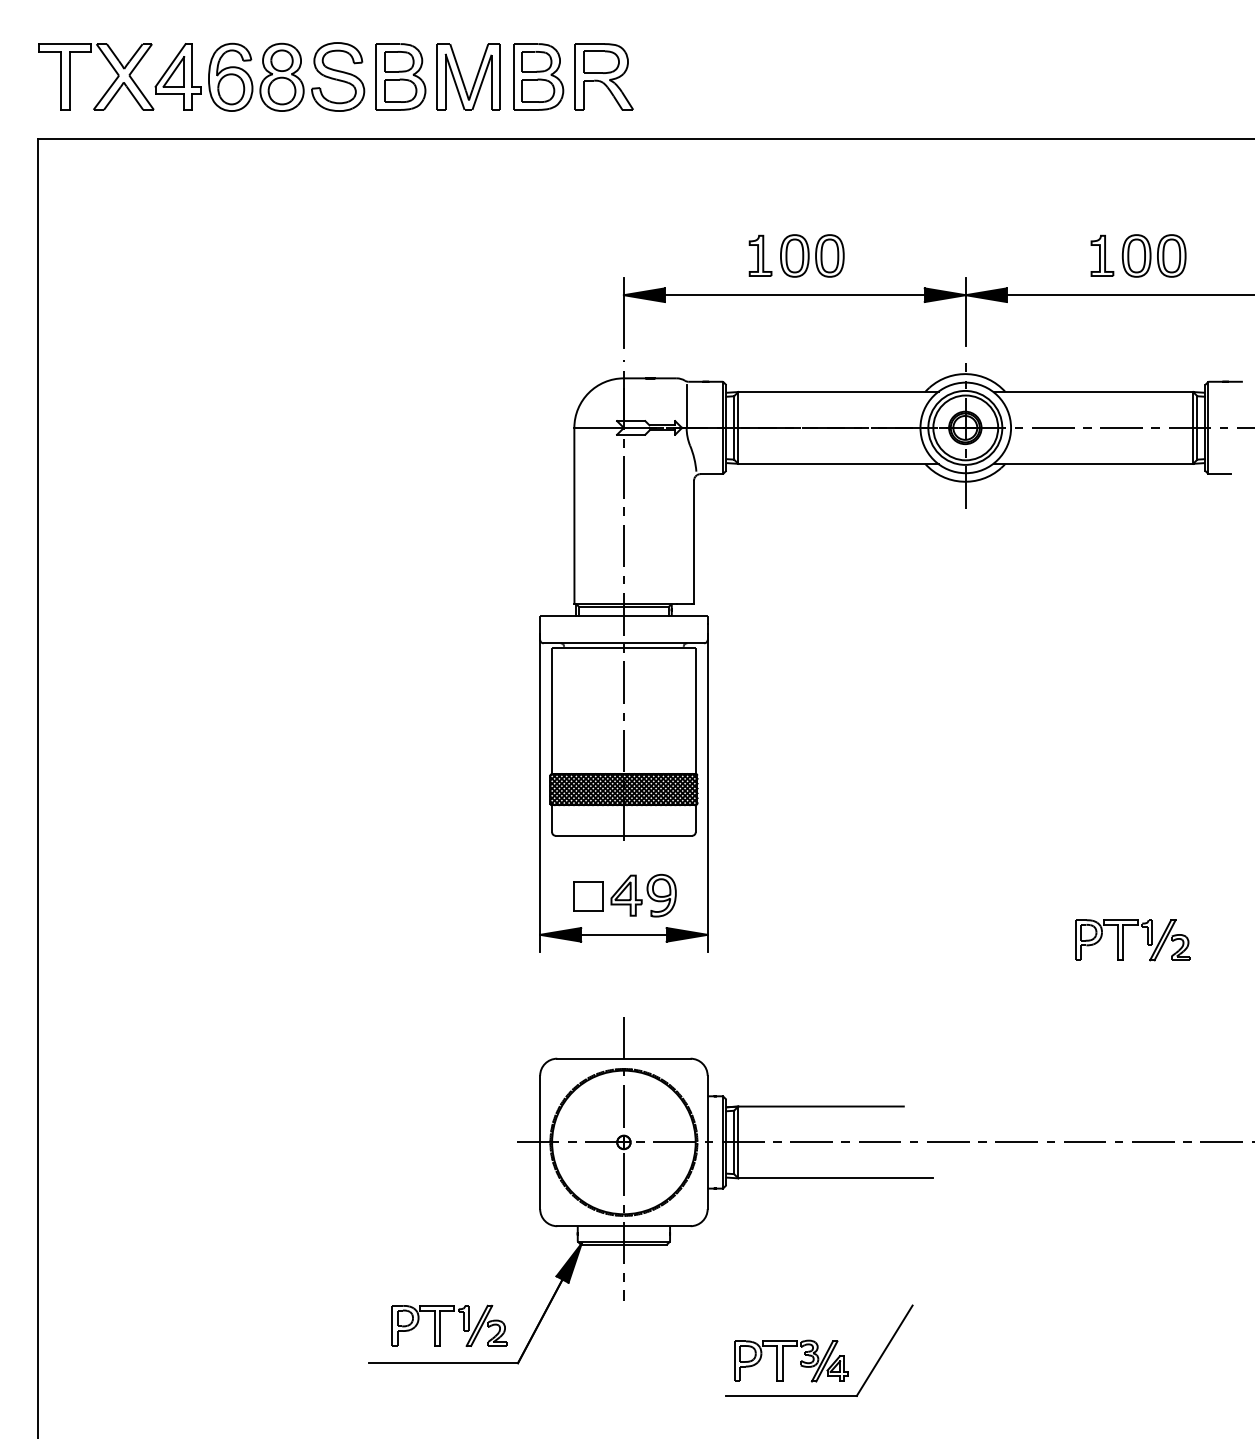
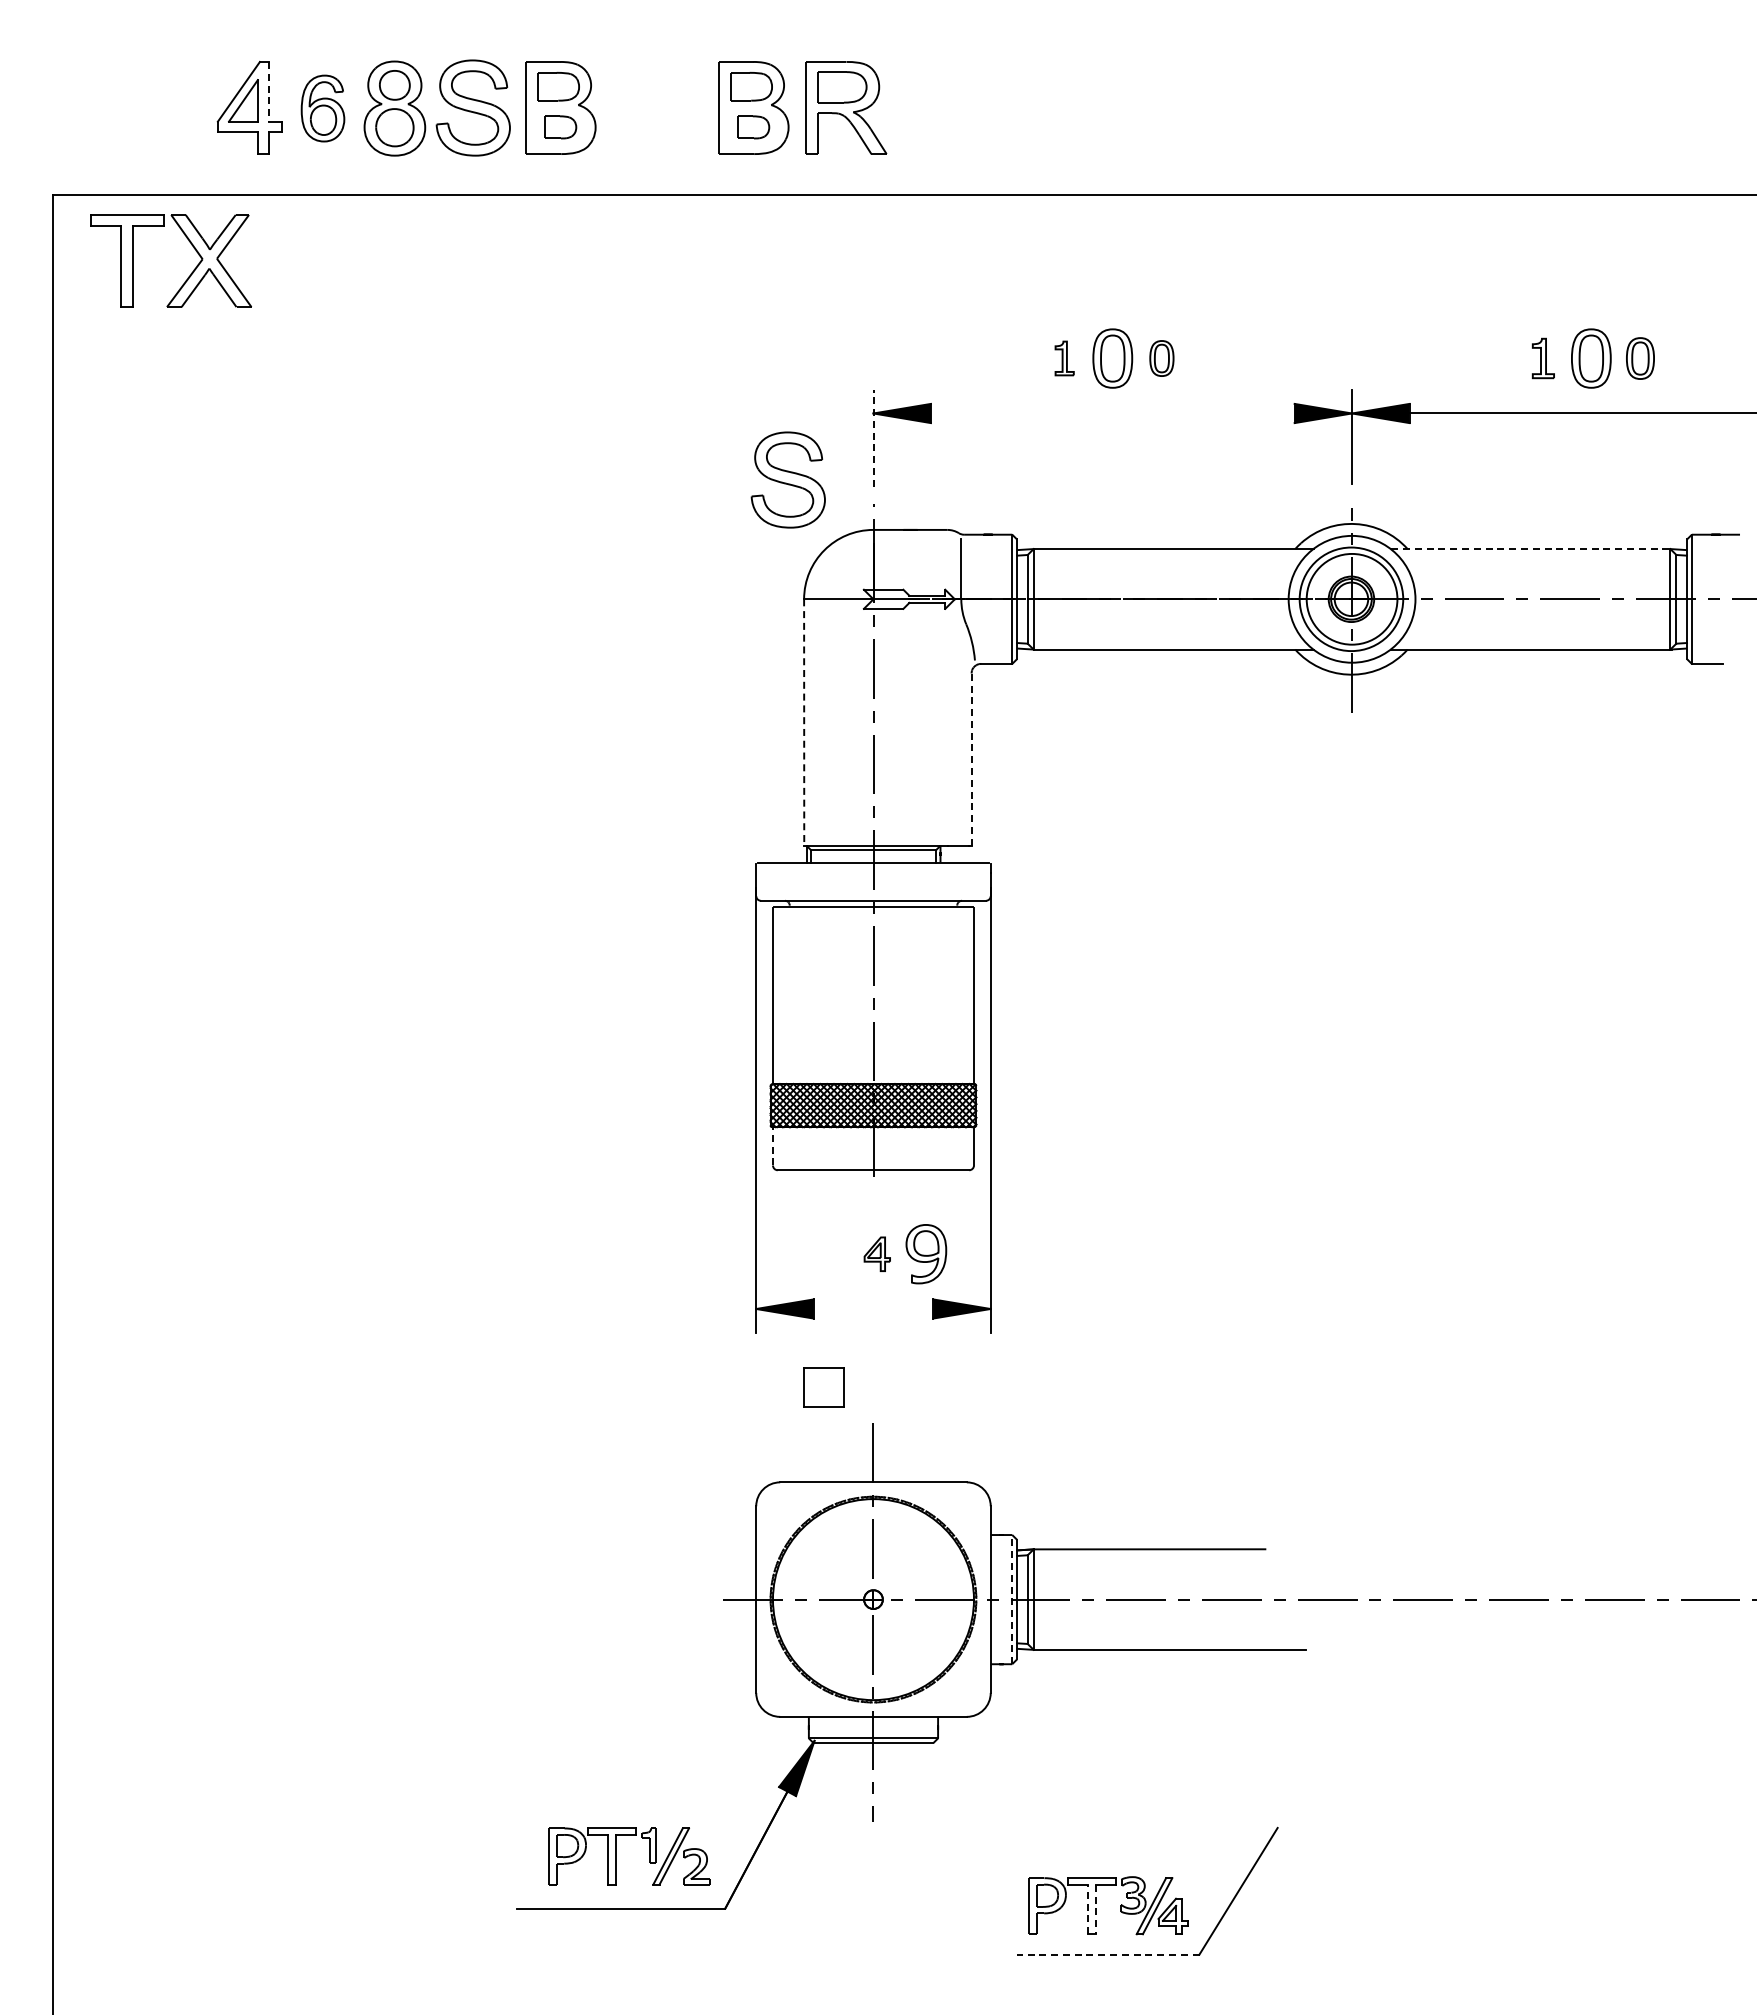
line: (192, 65) -> (269, 91), solid -> dashed
part: (230, 77) -> (322, 108), size x0.7
part: (462, 78) -> (647, 109), removed
part: (110, 85) -> (190, 273), moved
part: (400, 90) -> (560, 127), size x0.7
part: (538, 90) -> (753, 127), size x0.7
part: (760, 255) -> (1064, 358), size x0.6
part: (829, 255) -> (1161, 358), size x0.6
part: (1102, 255) -> (1543, 358), size x0.7
part: (1171, 255) -> (1640, 358), size x0.7
line: (794, 295) -> (1112, 413), removed
line: (623, 313) -> (873, 438), solid -> dashed
part: (562, 342) -> (787, 479), added
line: (1093, 392) -> (1531, 549), solid -> dashed
line: (574, 516) -> (804, 723), solid -> dashed
line: (693, 542) -> (971, 759), solid -> dashed
line: (552, 818) -> (773, 1145), solid -> dashed
part: (626, 895) -> (877, 1254), size x0.6
part: (588, 896) -> (823, 1387), moved
line: (623, 935) -> (873, 1309), removed
part: (1123, 940) -> (1573, 1316), removed
line: (723, 1142) -> (1012, 1599), solid -> dashed
line: (777, 1363) -> (1088, 1909), solid -> dashed
line: (782, 1363) -> (1095, 1909), solid -> dashed
line: (791, 1395) -> (1108, 1954), solid -> dashed

